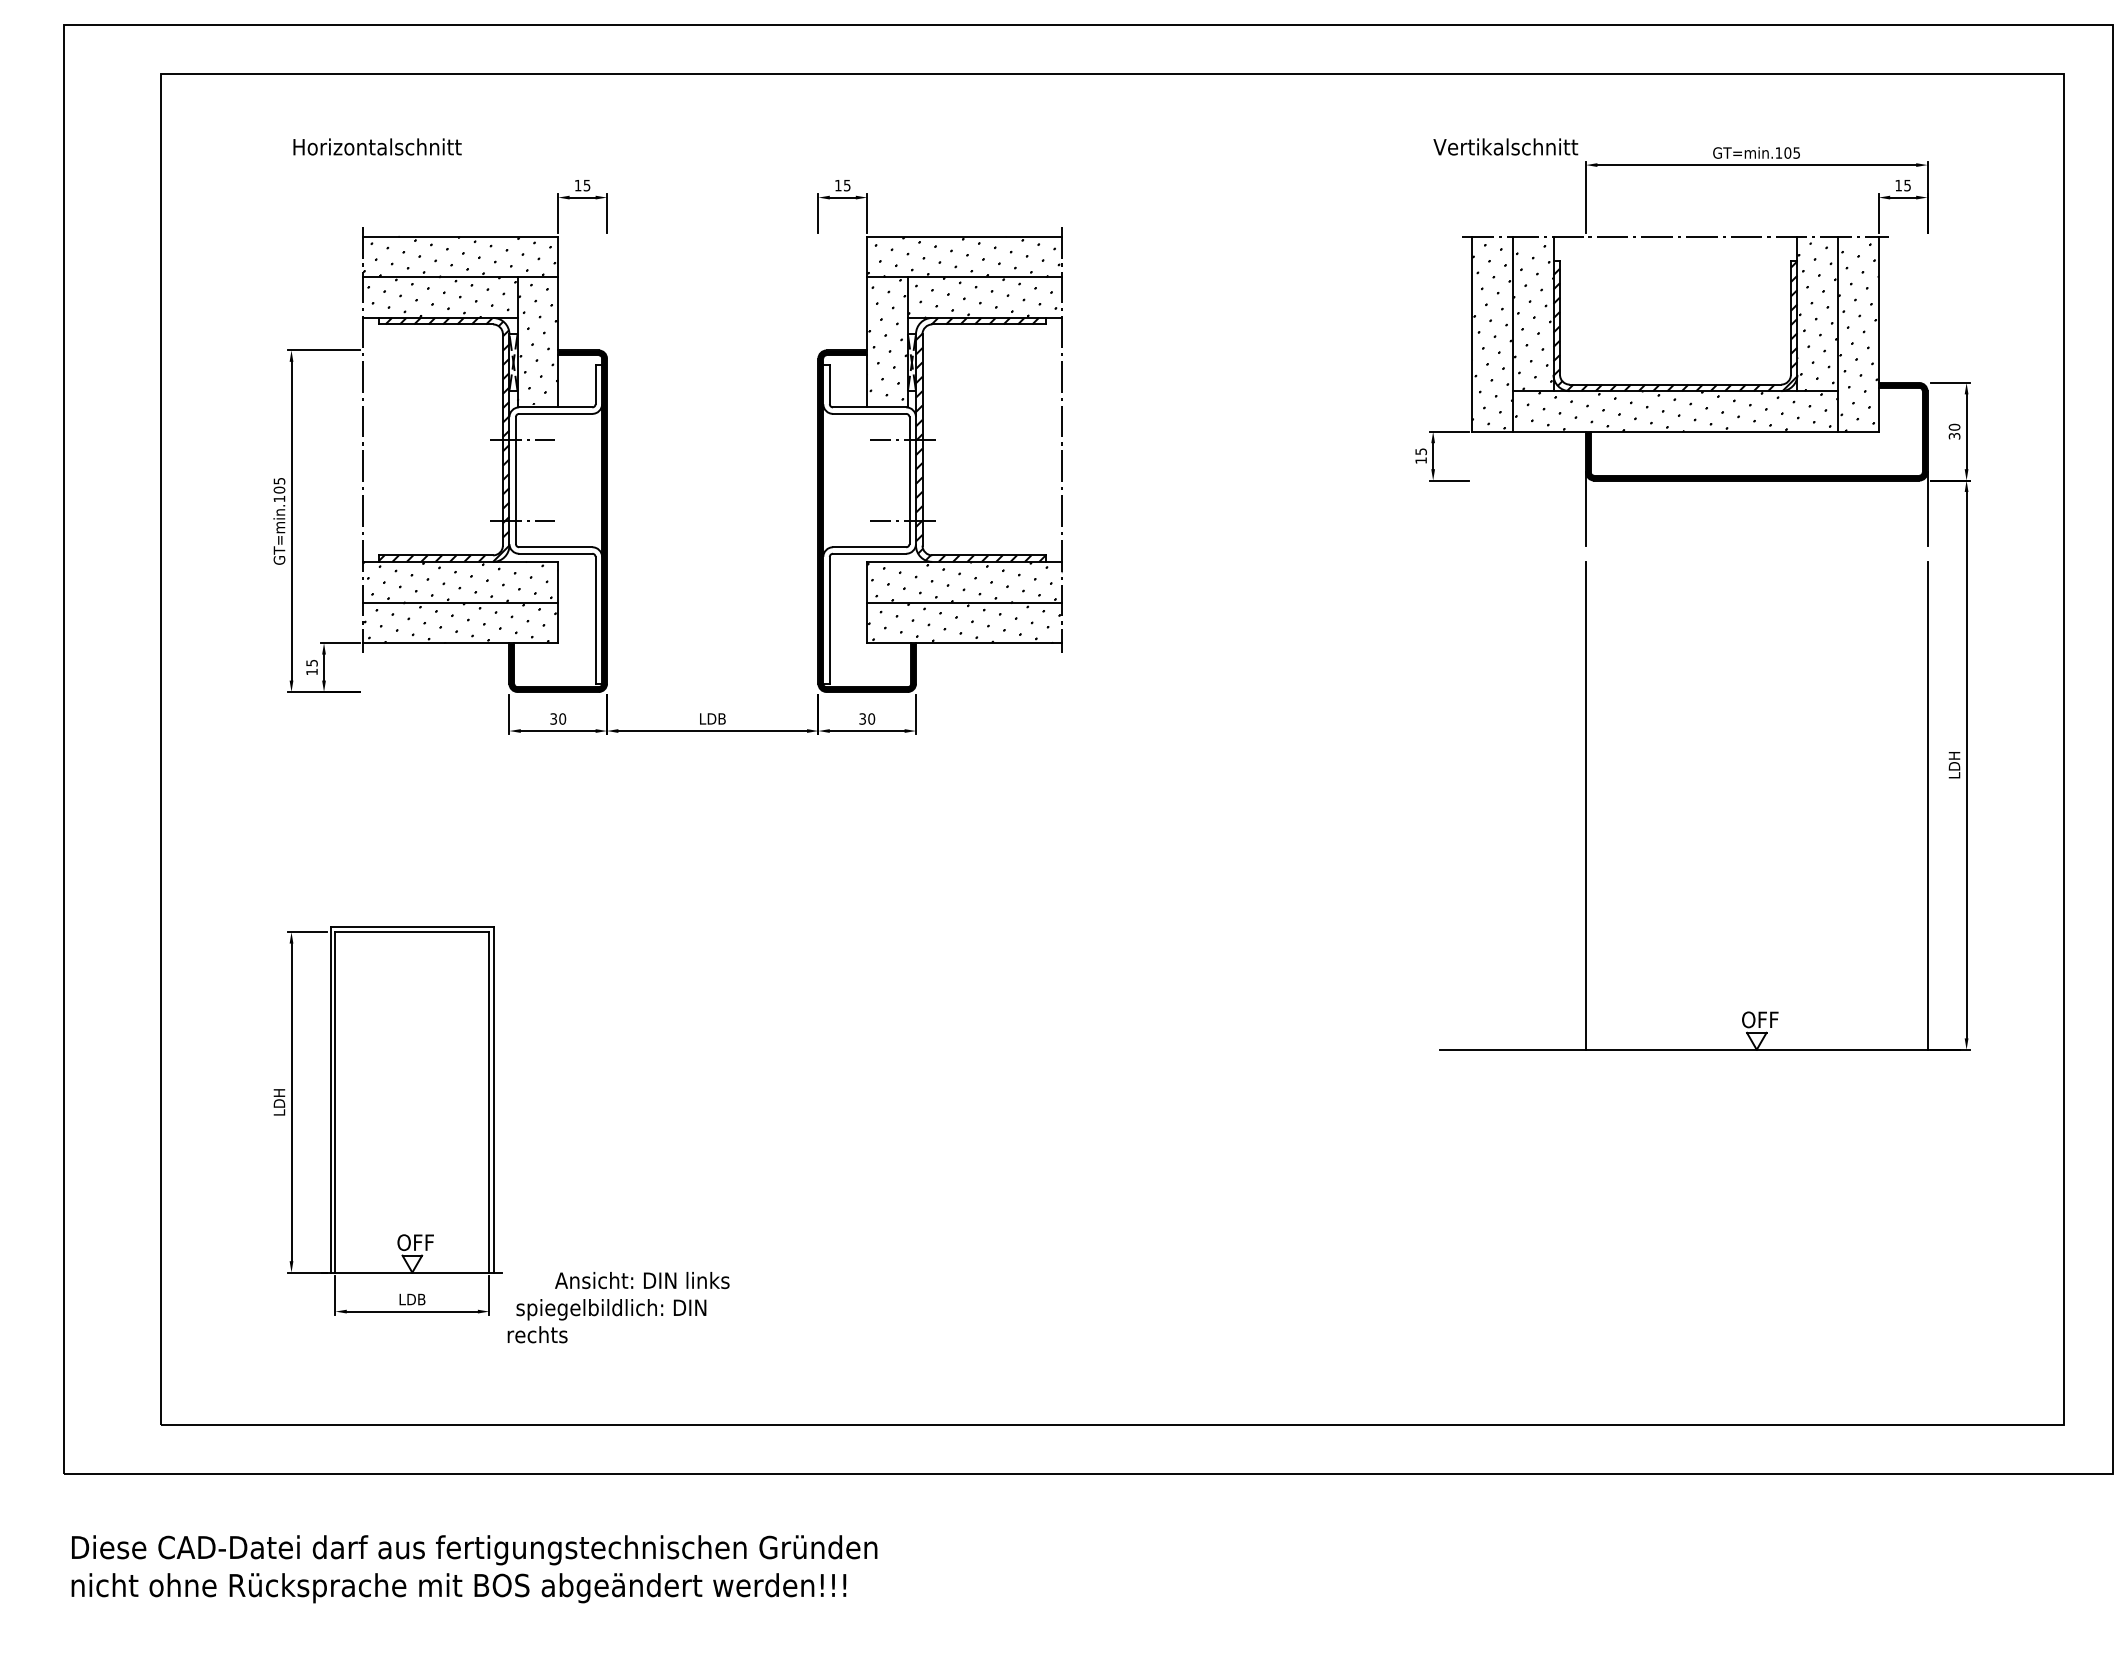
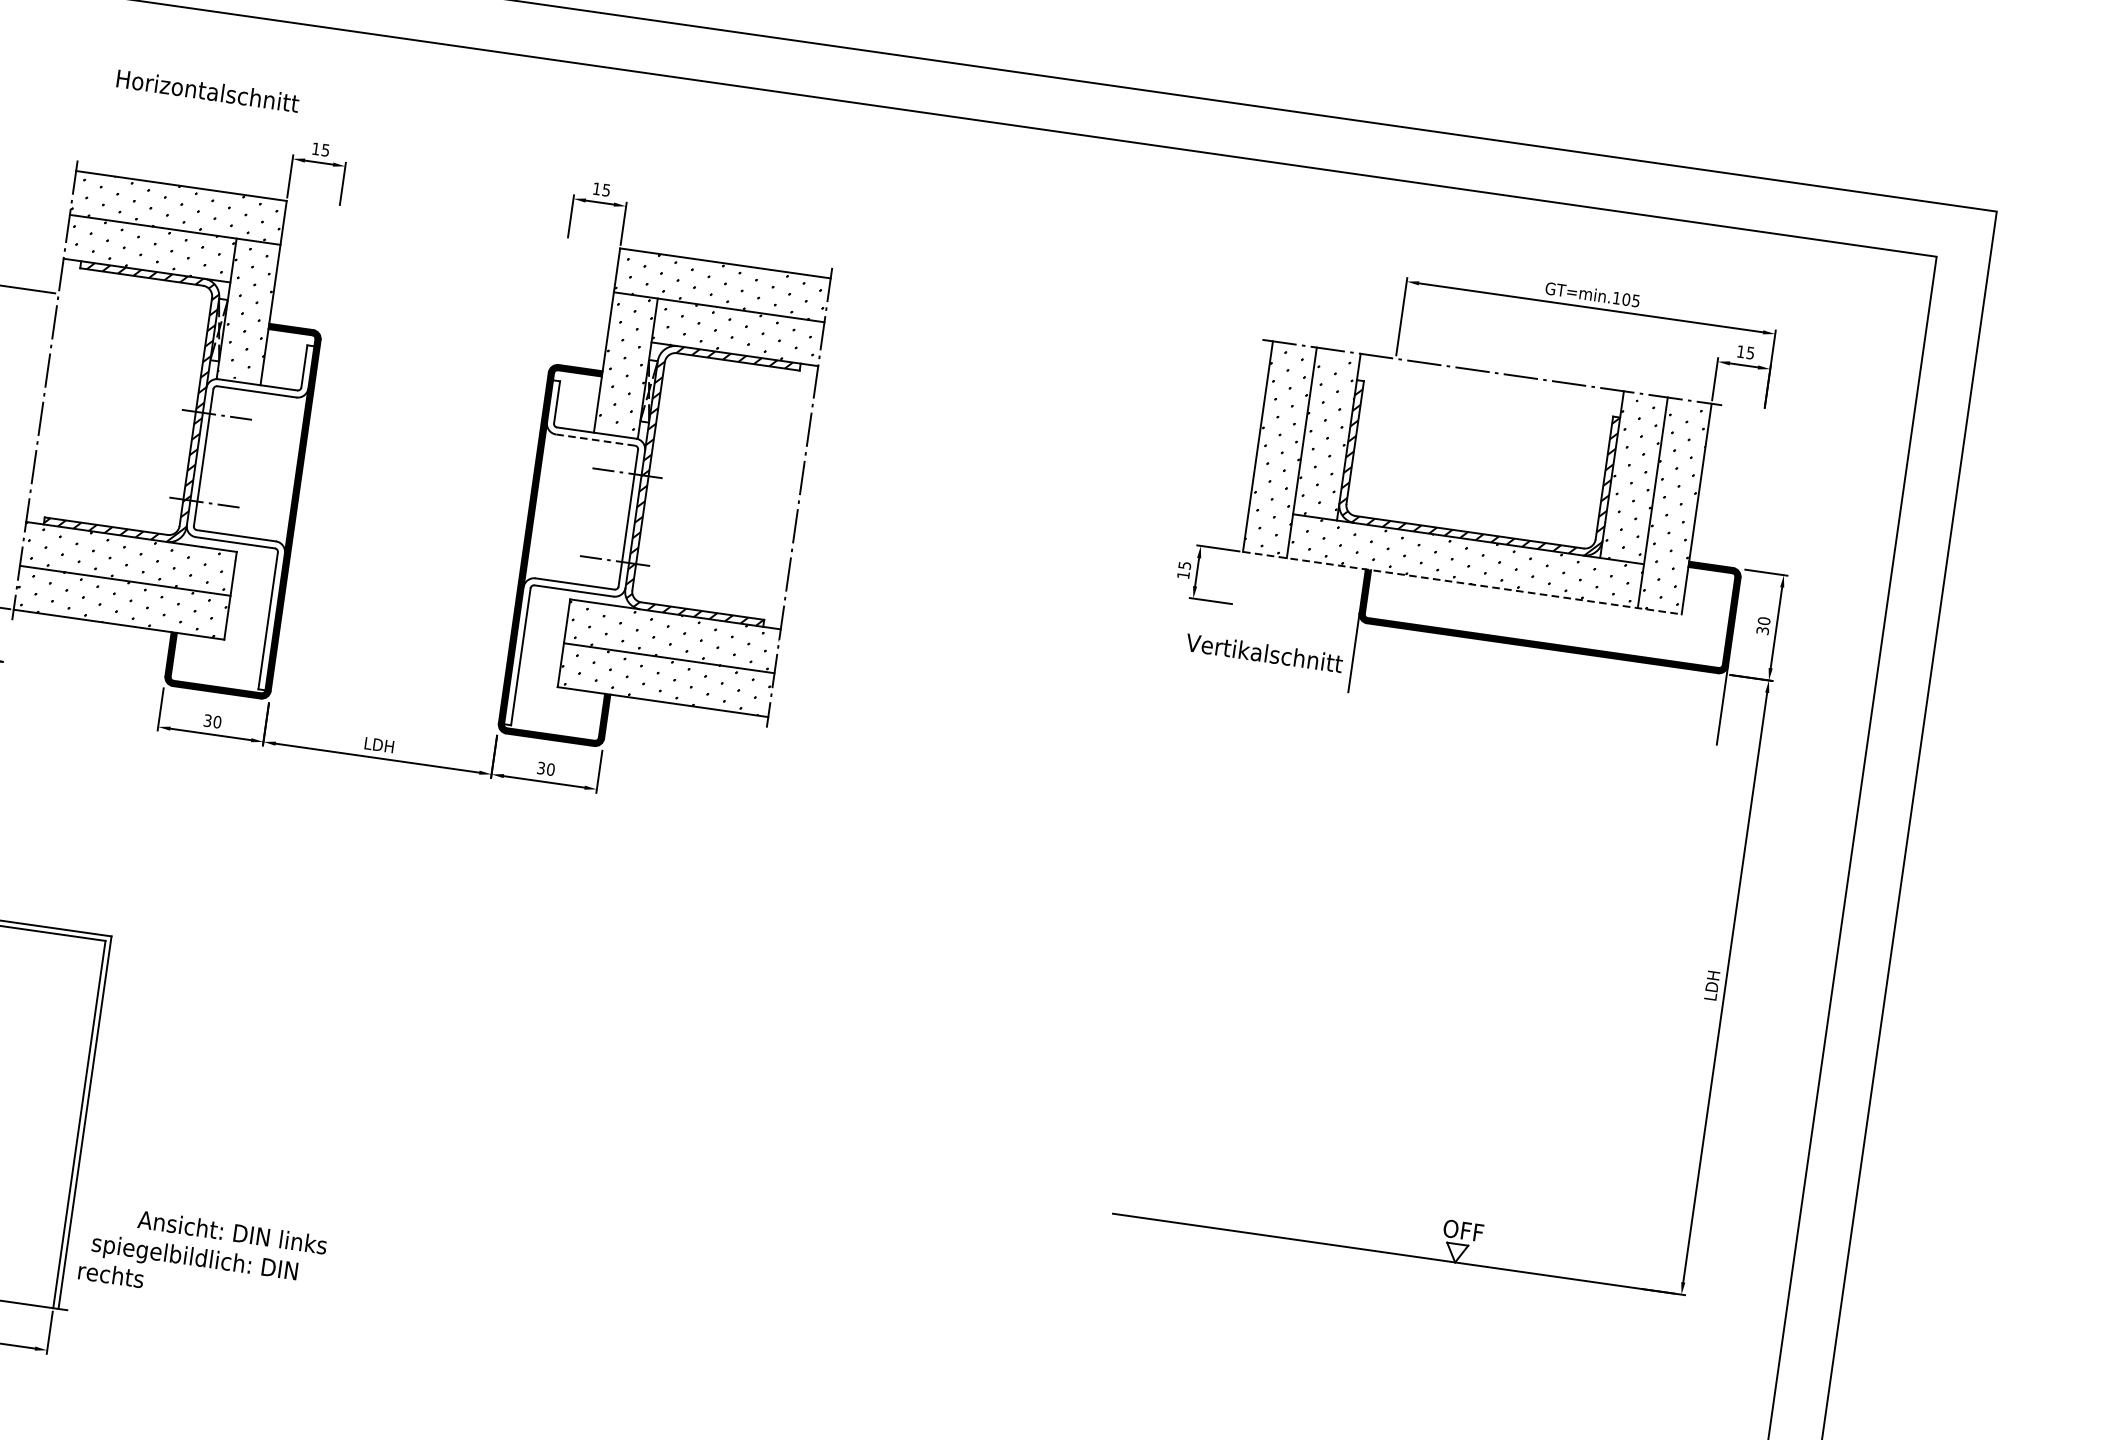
text: (377, 146) -> (208, 90), moved
text: (1505, 146) -> (1264, 652), moved
line: (869, 413) -> (595, 439), solid -> dashed
line: (1675, 431) -> (1462, 582), solid -> dashed
text: (712, 718) -> (379, 744), LDB -> LDH
line: (1586, 805) -> (1308, 972), removed
line: (1927, 805) -> (1676, 1025), removed
text: (618, 1307) -> (202, 1257), moved

